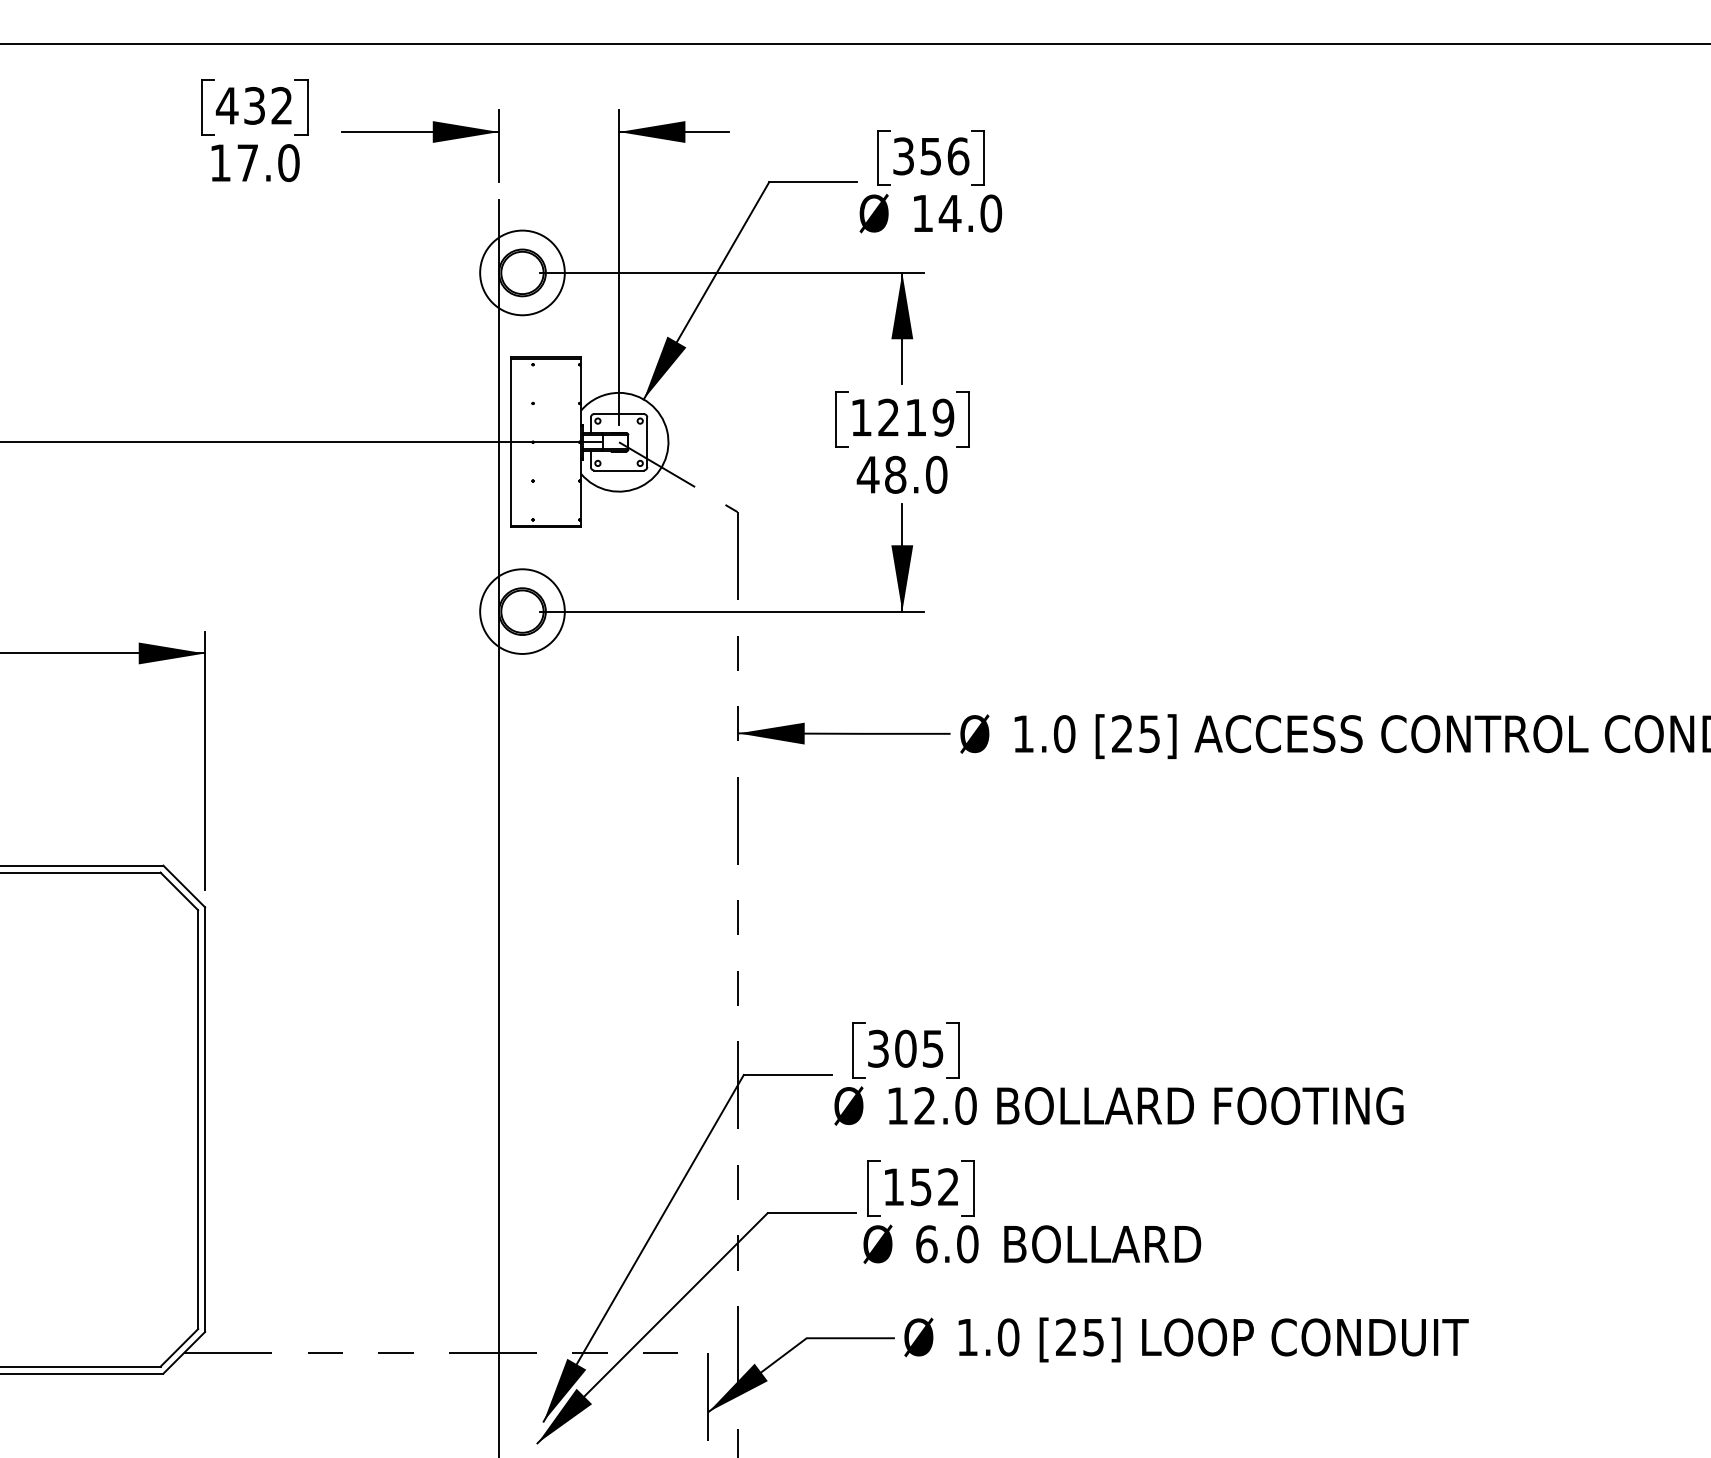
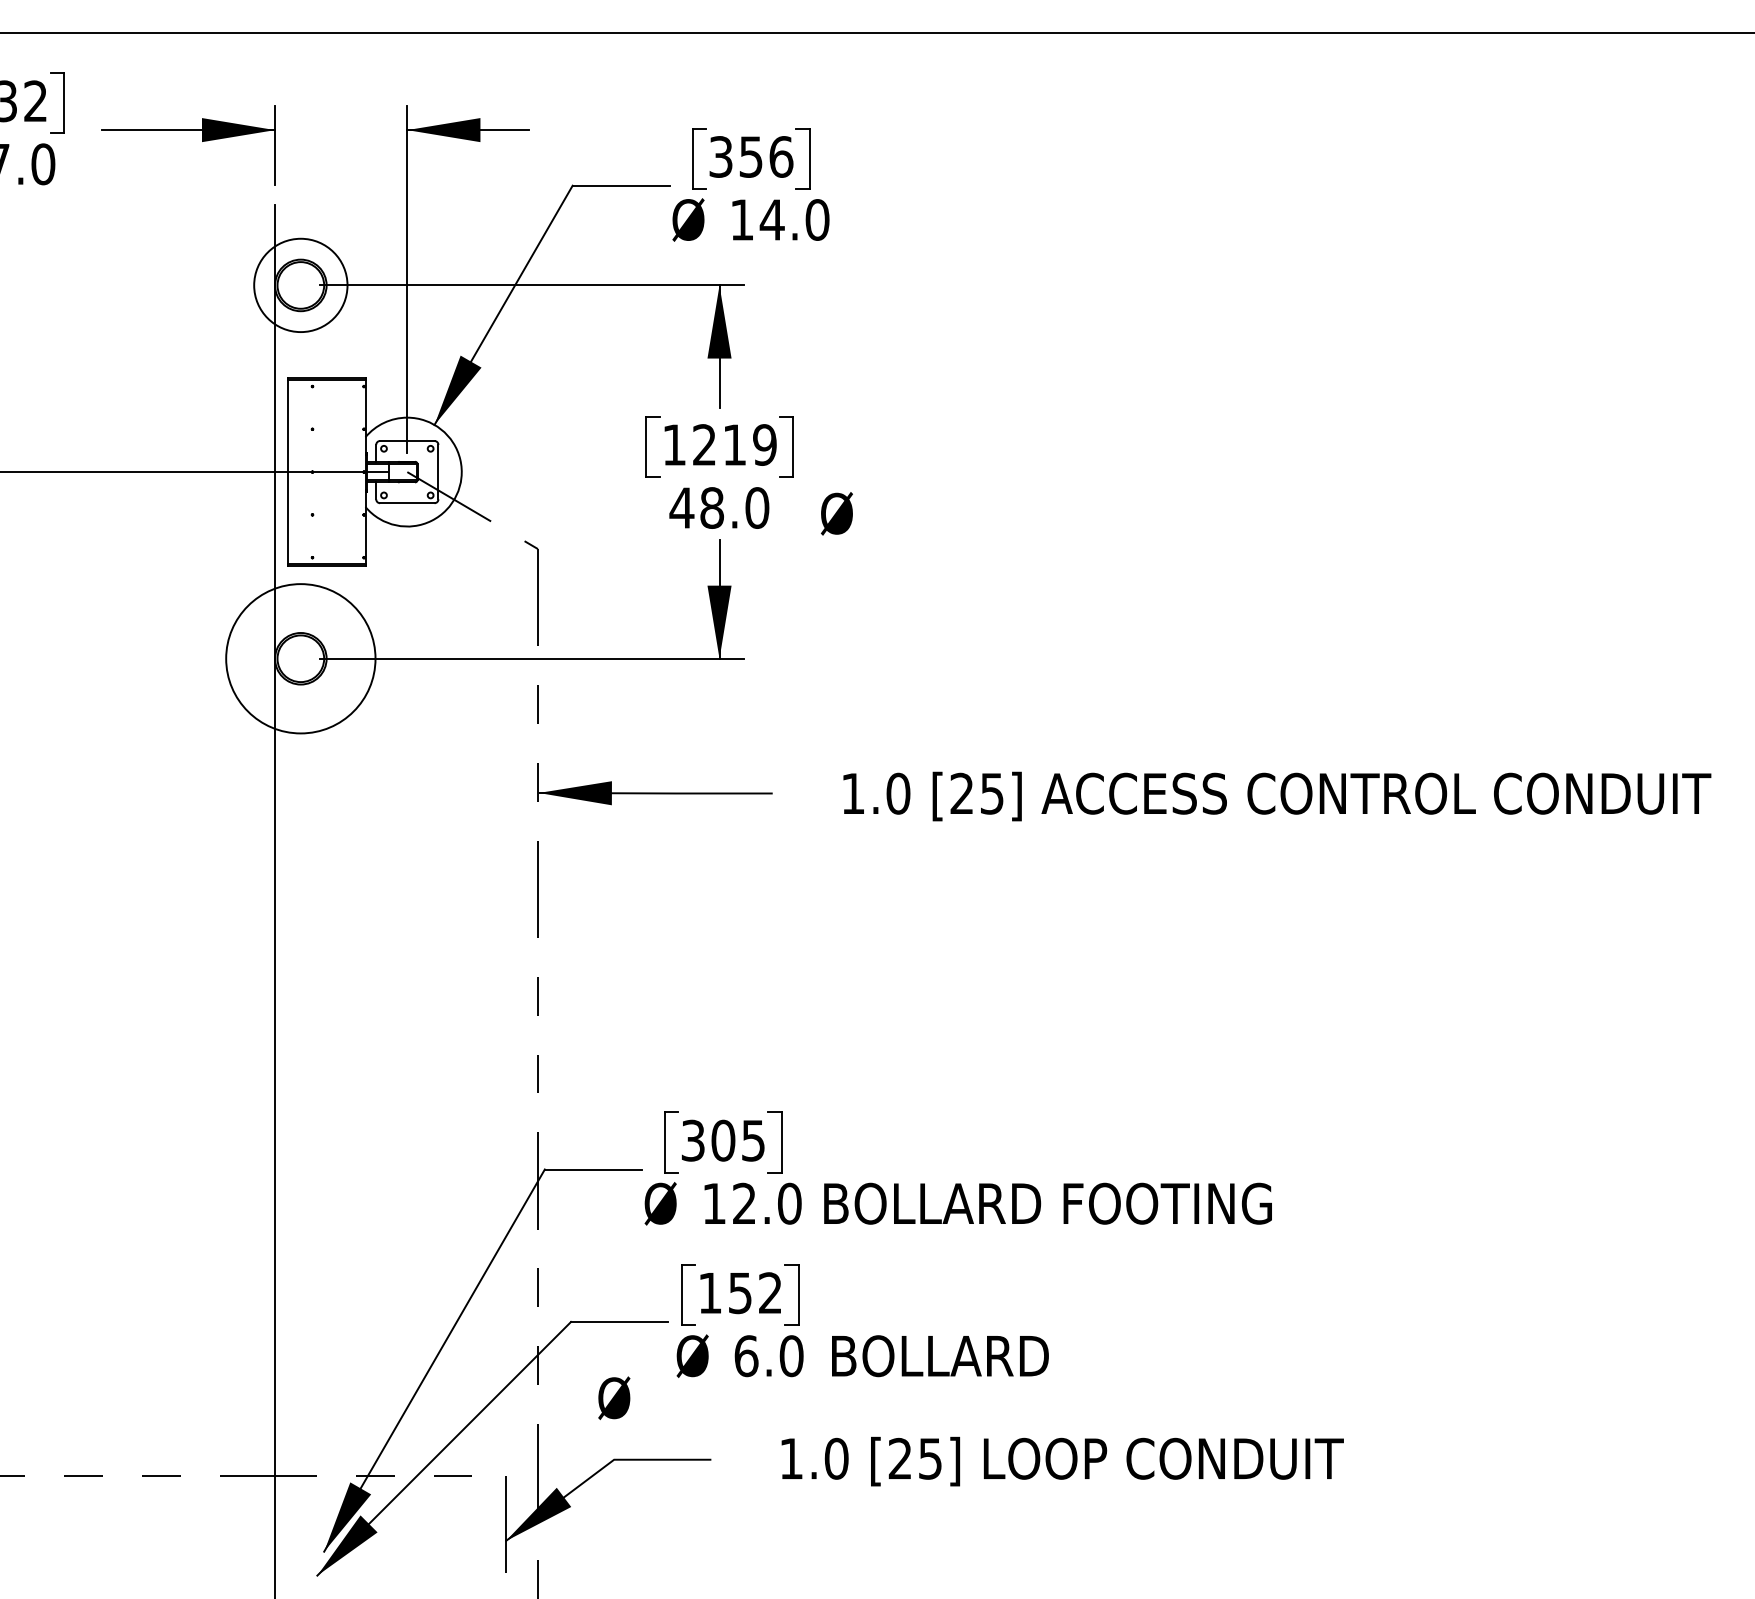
circle: (522, 611) -> (300, 658), size x1.6
text: (974, 733) -> (836, 513), moved
text: (918, 1337) -> (613, 1398), moved

